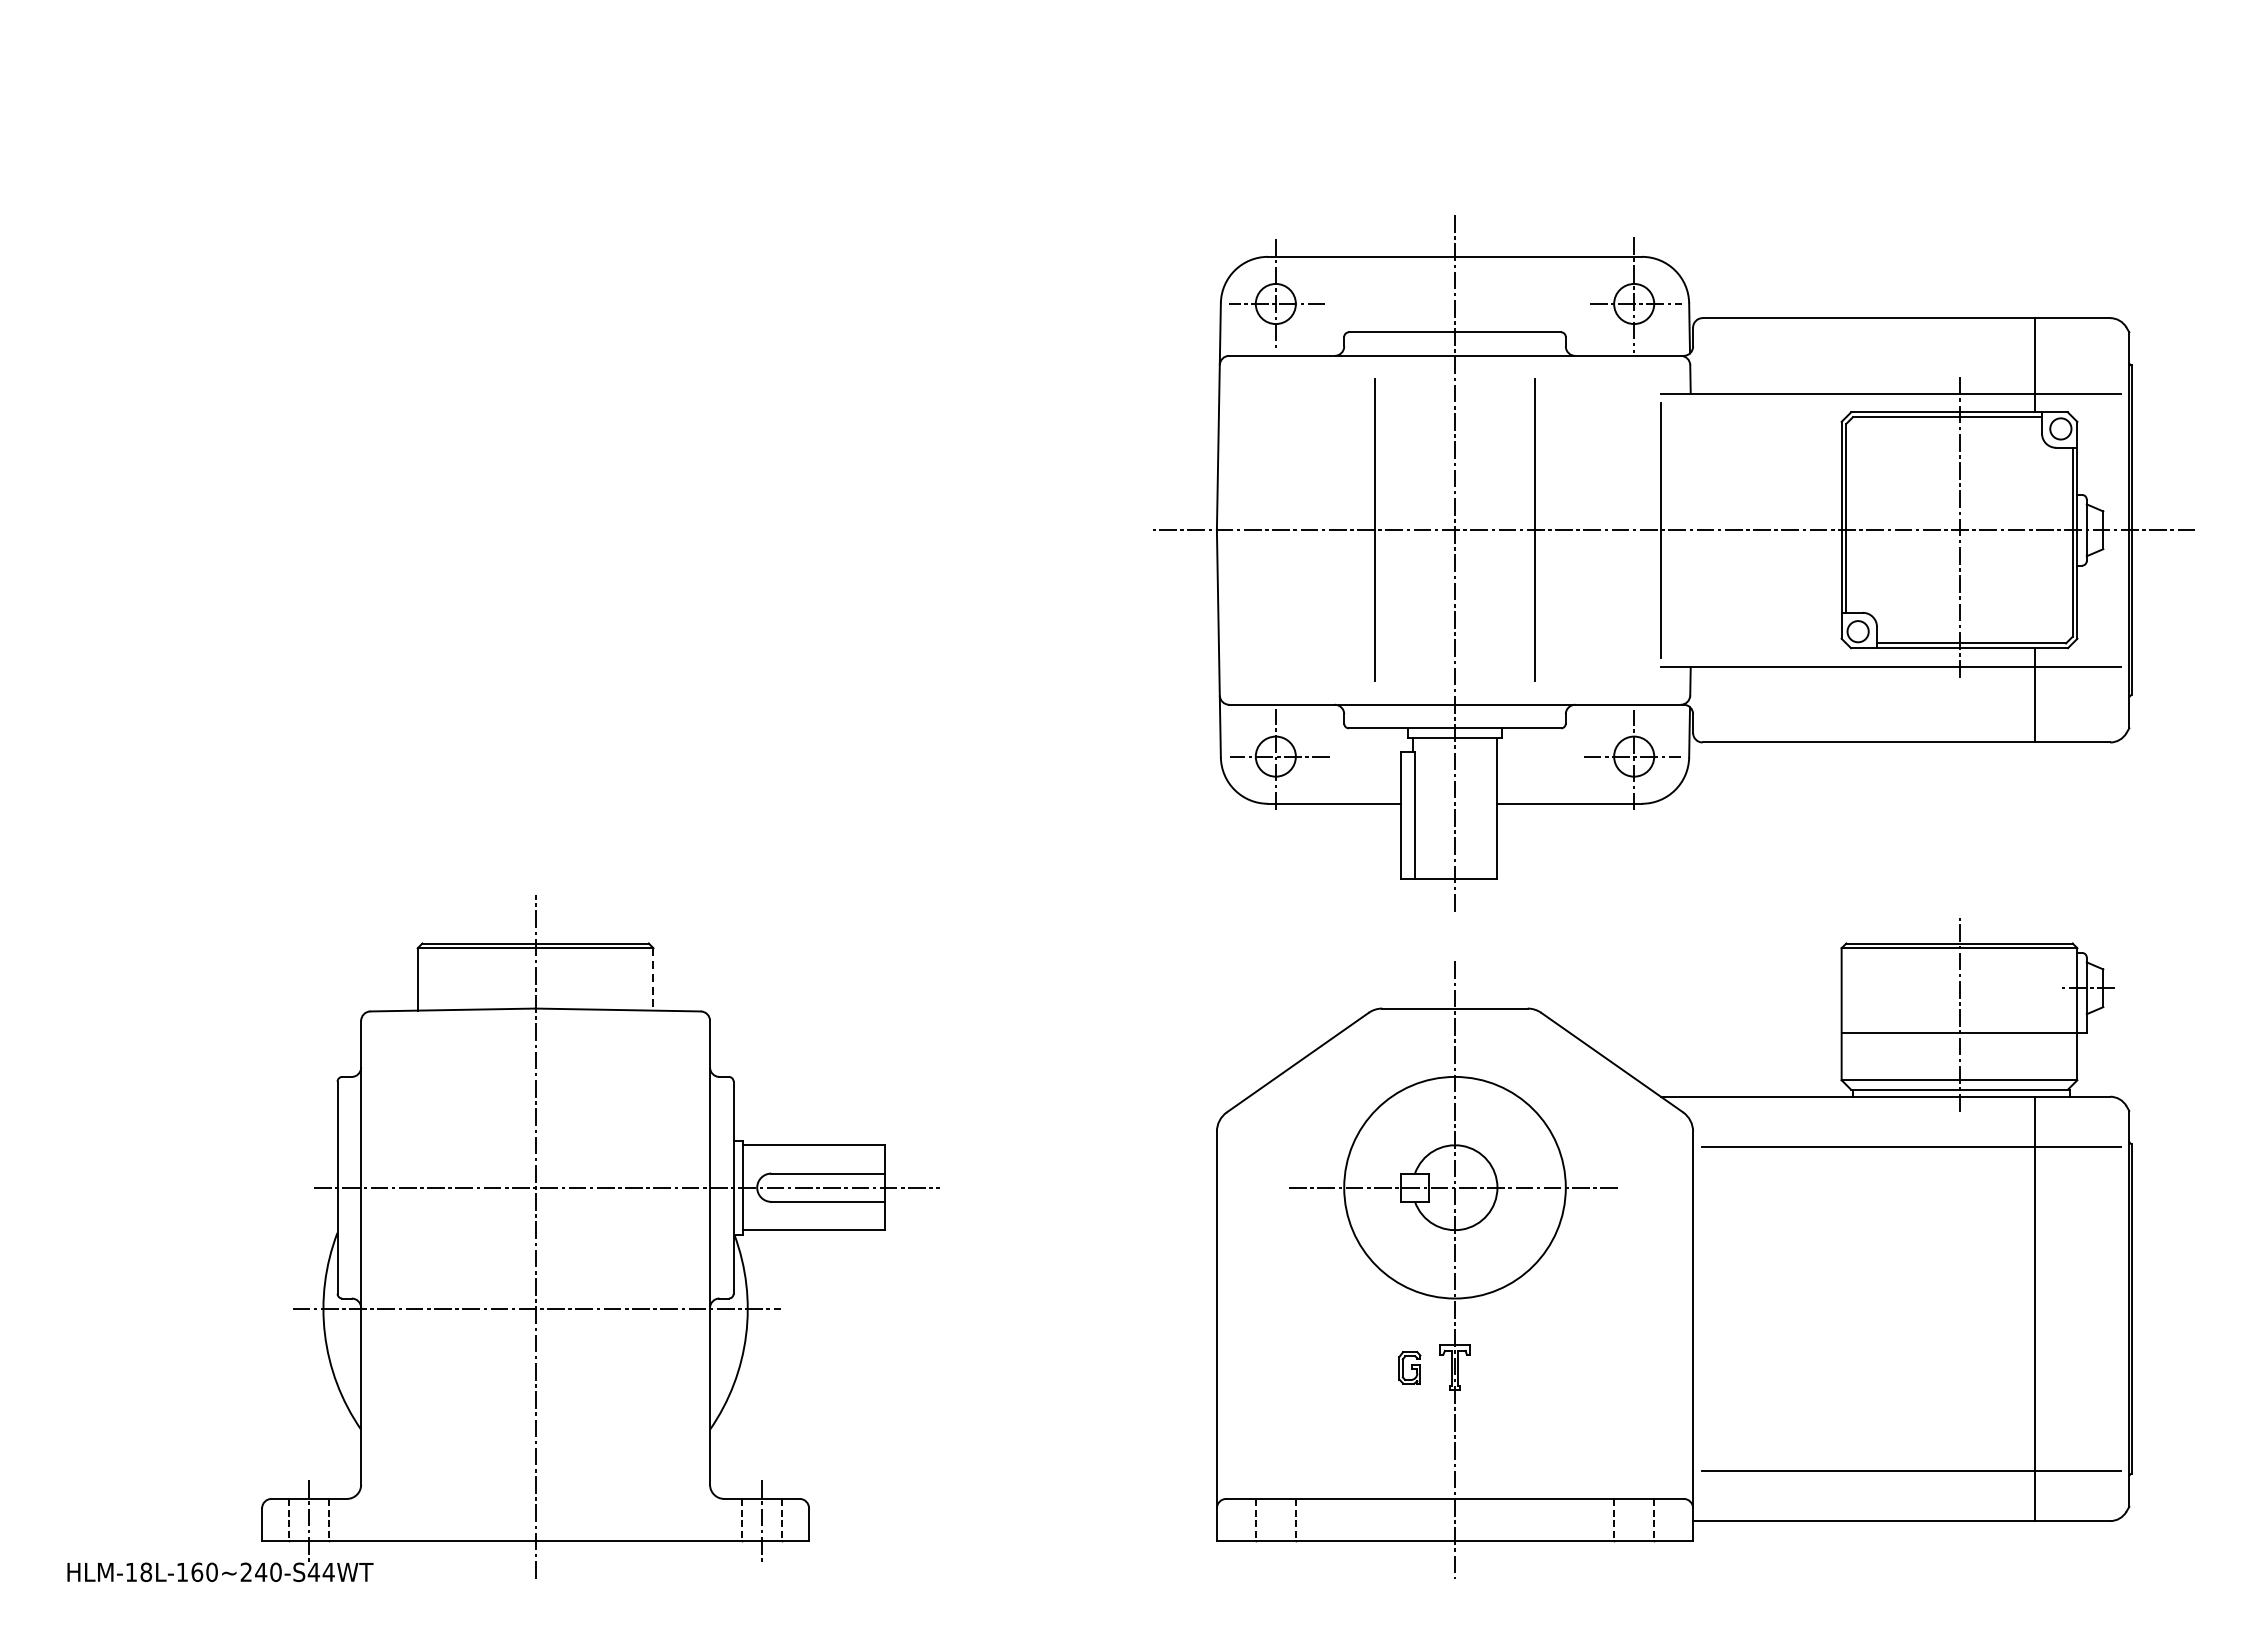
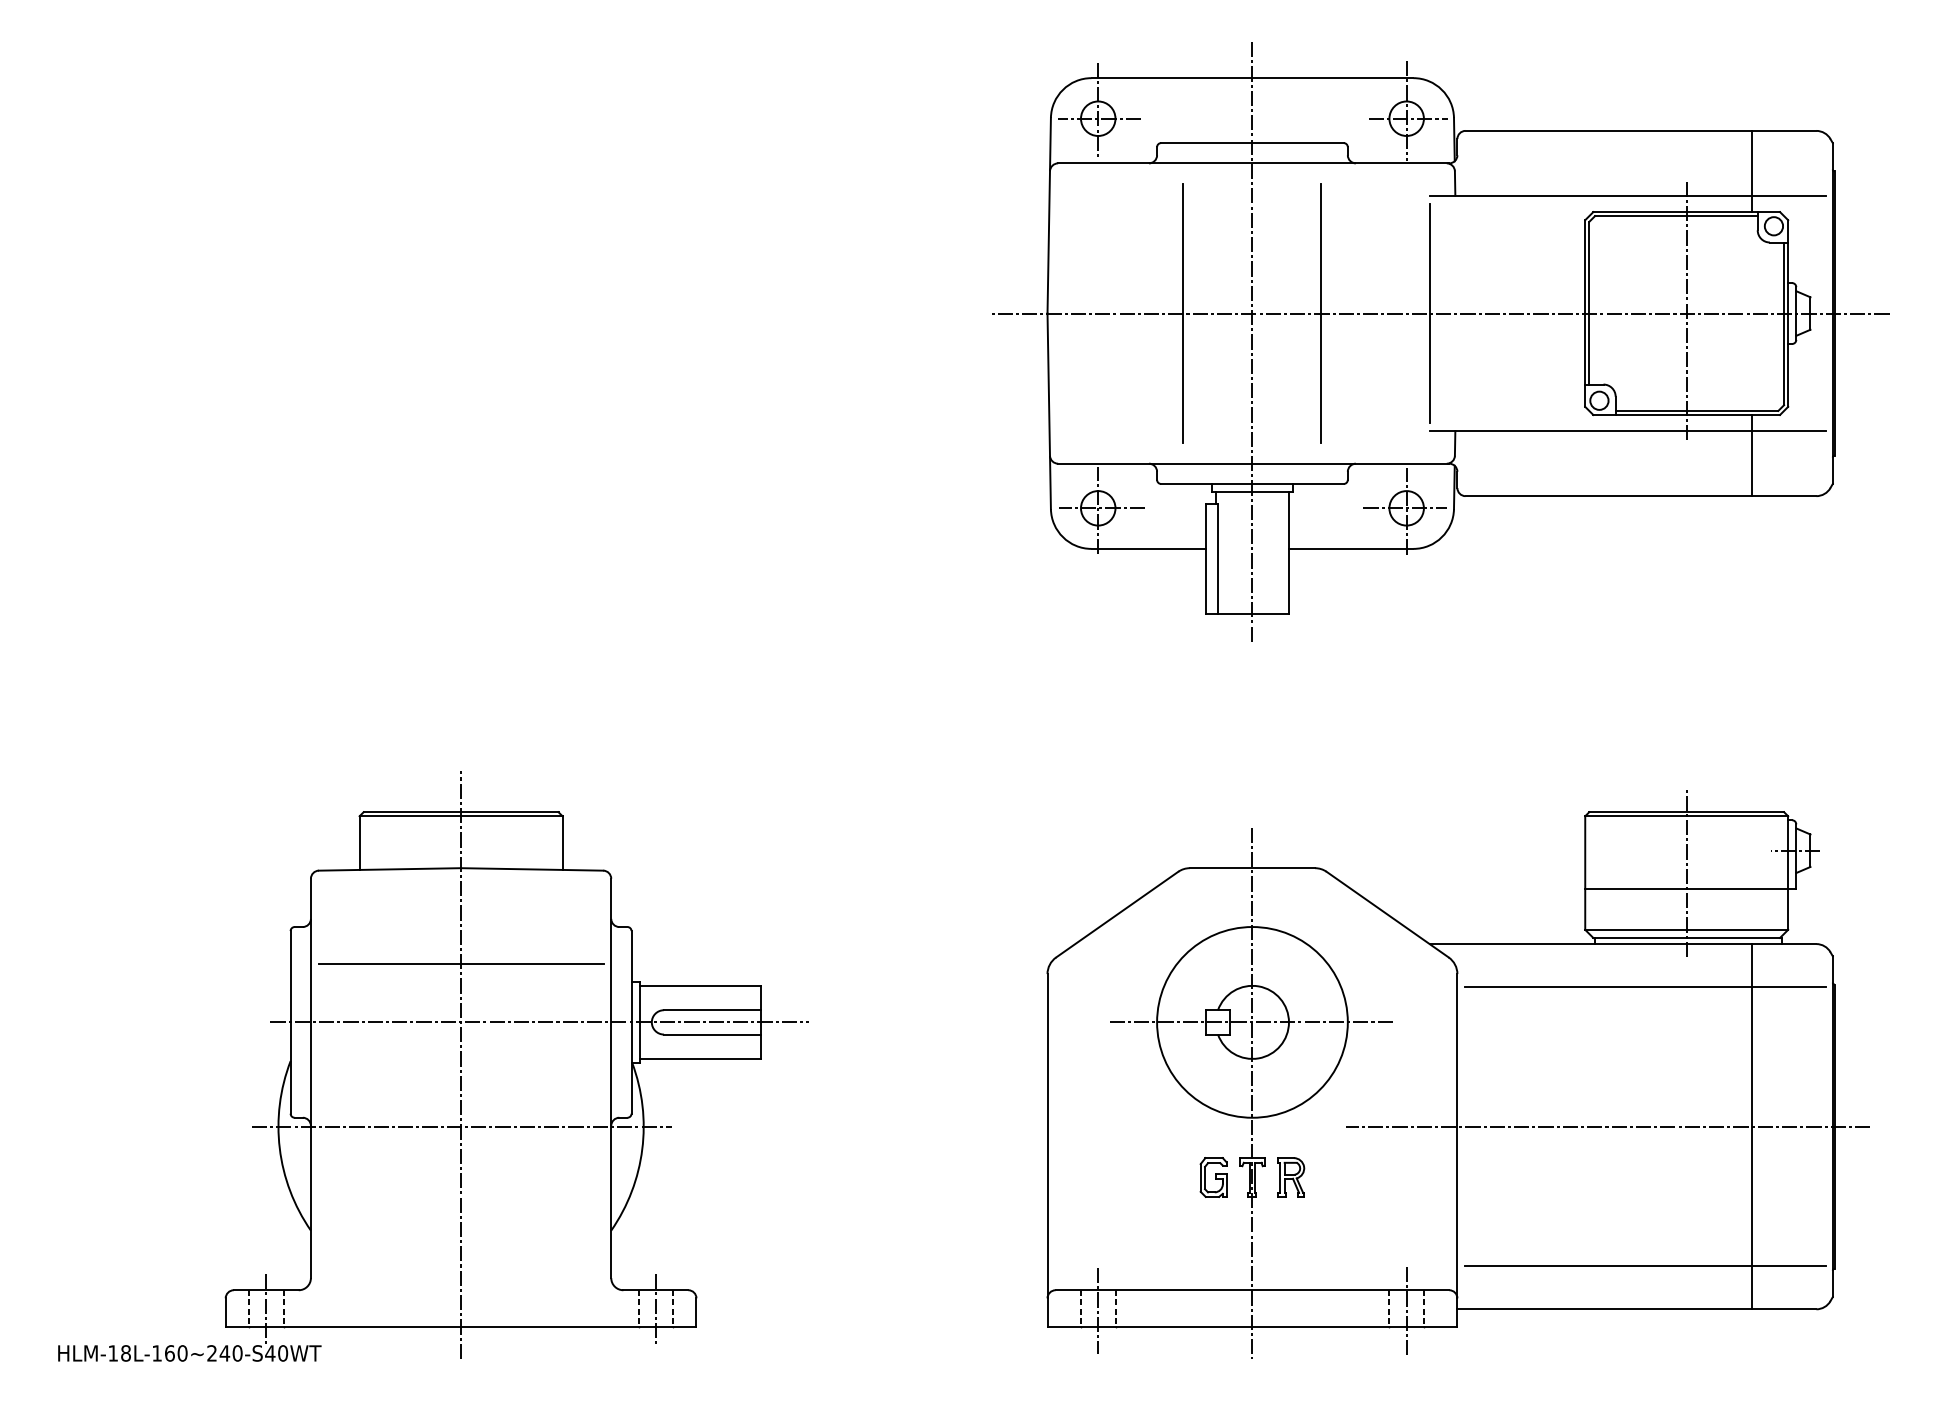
part: (1673, 562) -> (1440, 341), moved
line: (653, 979) -> (562, 843), dashed -> solid
line: (536, 1119) -> (461, 963), added
line: (1868, 1308) -> (1608, 1126), added
part: (1409, 1367) -> (1213, 1177), size x1.43
part: (1500, 1367) -> (1291, 1177), added
line: (1276, 1522) -> (1098, 1310), added
line: (1633, 1523) -> (1406, 1311), added
text: (328, 1572) -> (282, 1353), HLM-18L-160~240-S44WT -> HLM-18L-160~240-S40WT

